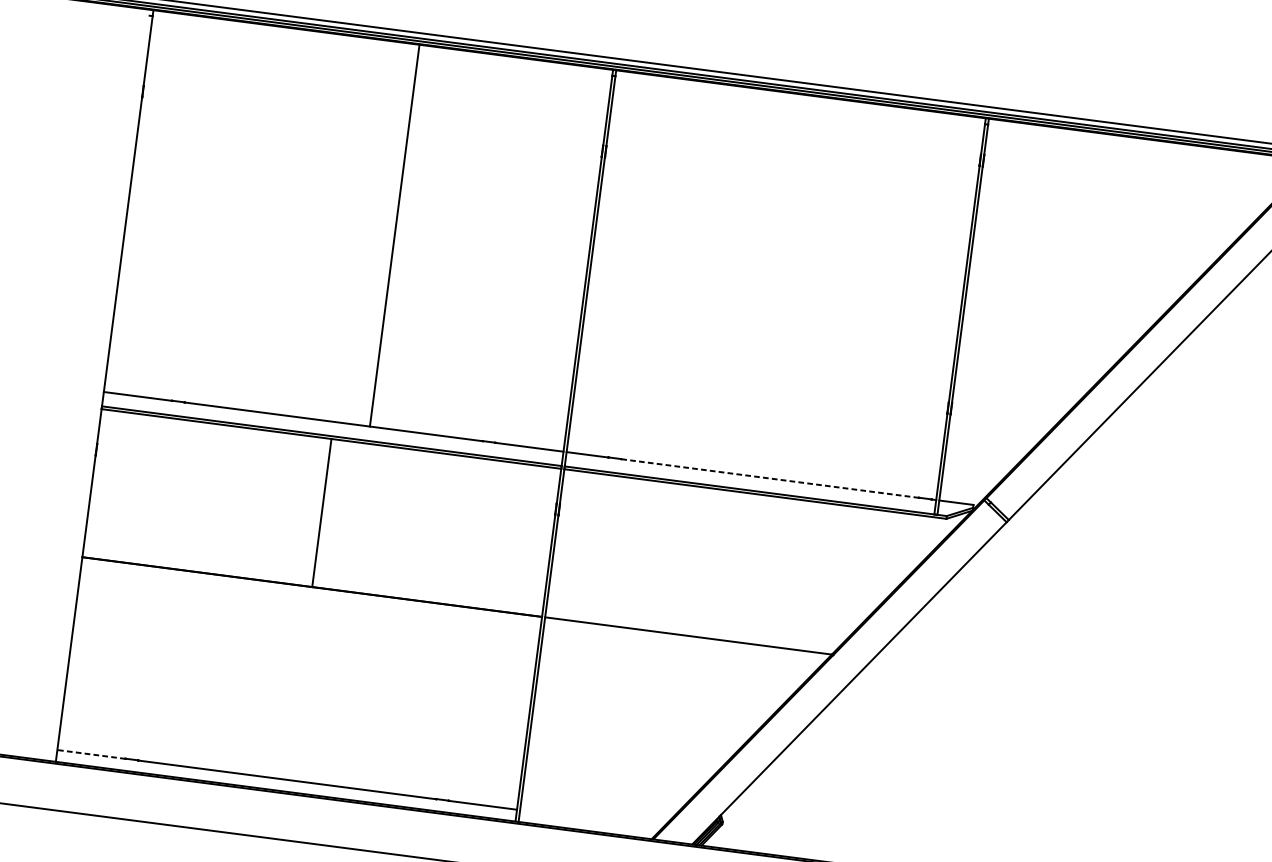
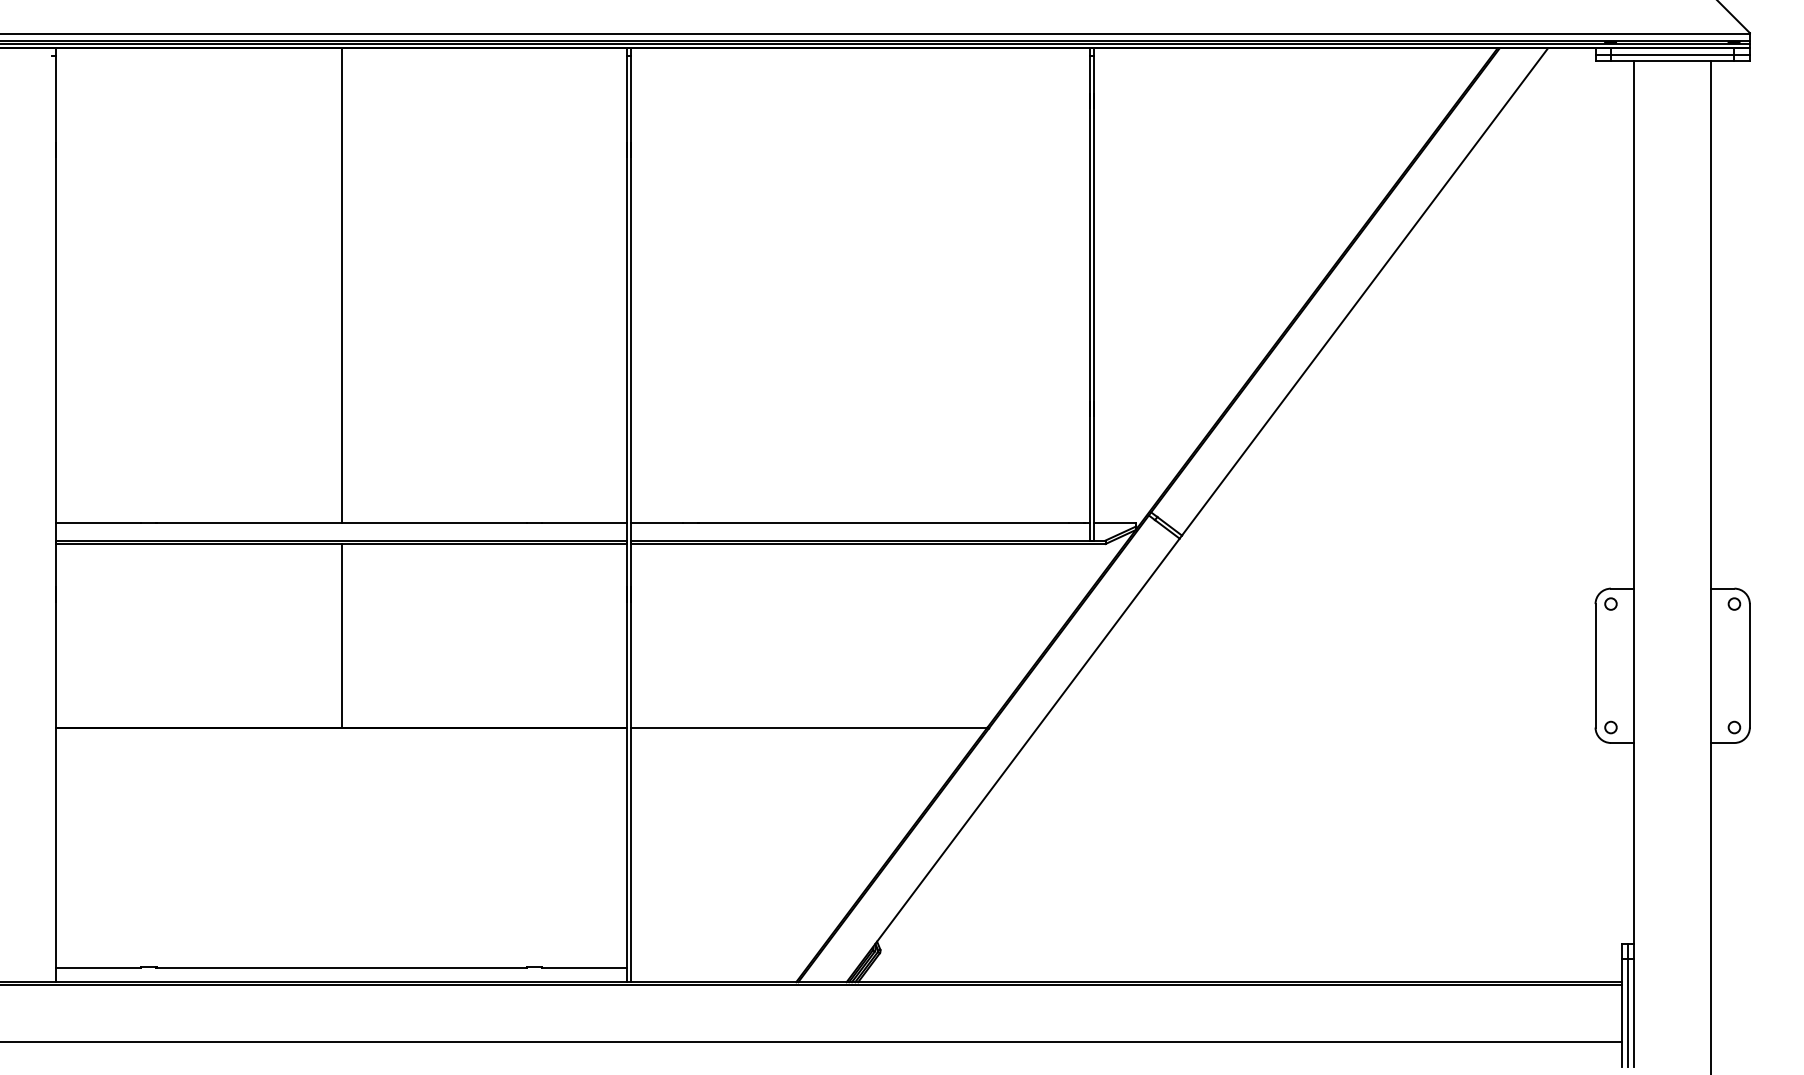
line: (394, 235) -> (341, 285), moved
line: (769, 478) -> (883, 522), dashed -> solid
line: (90, 754) -> (97, 967), dashed -> solid

